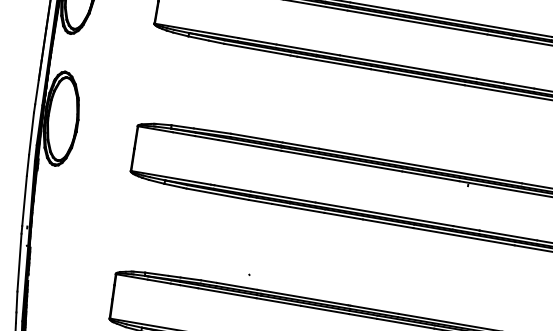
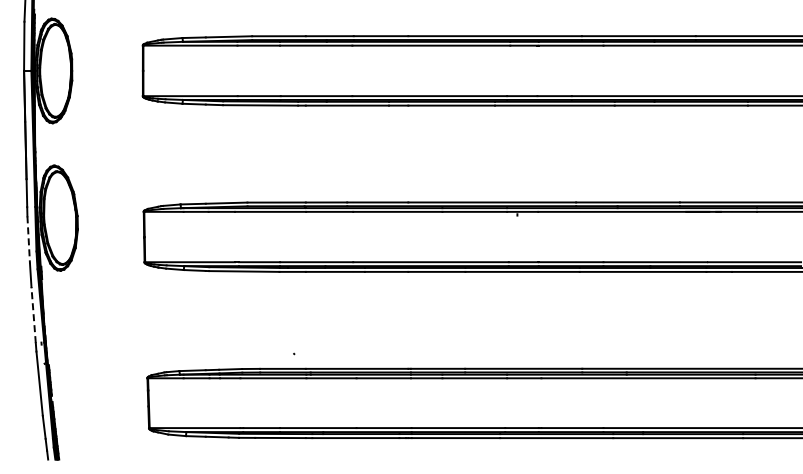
line: (31, 134) -> (28, 240), solid -> dashed
line: (24, 200) -> (33, 314), solid -> dashed

